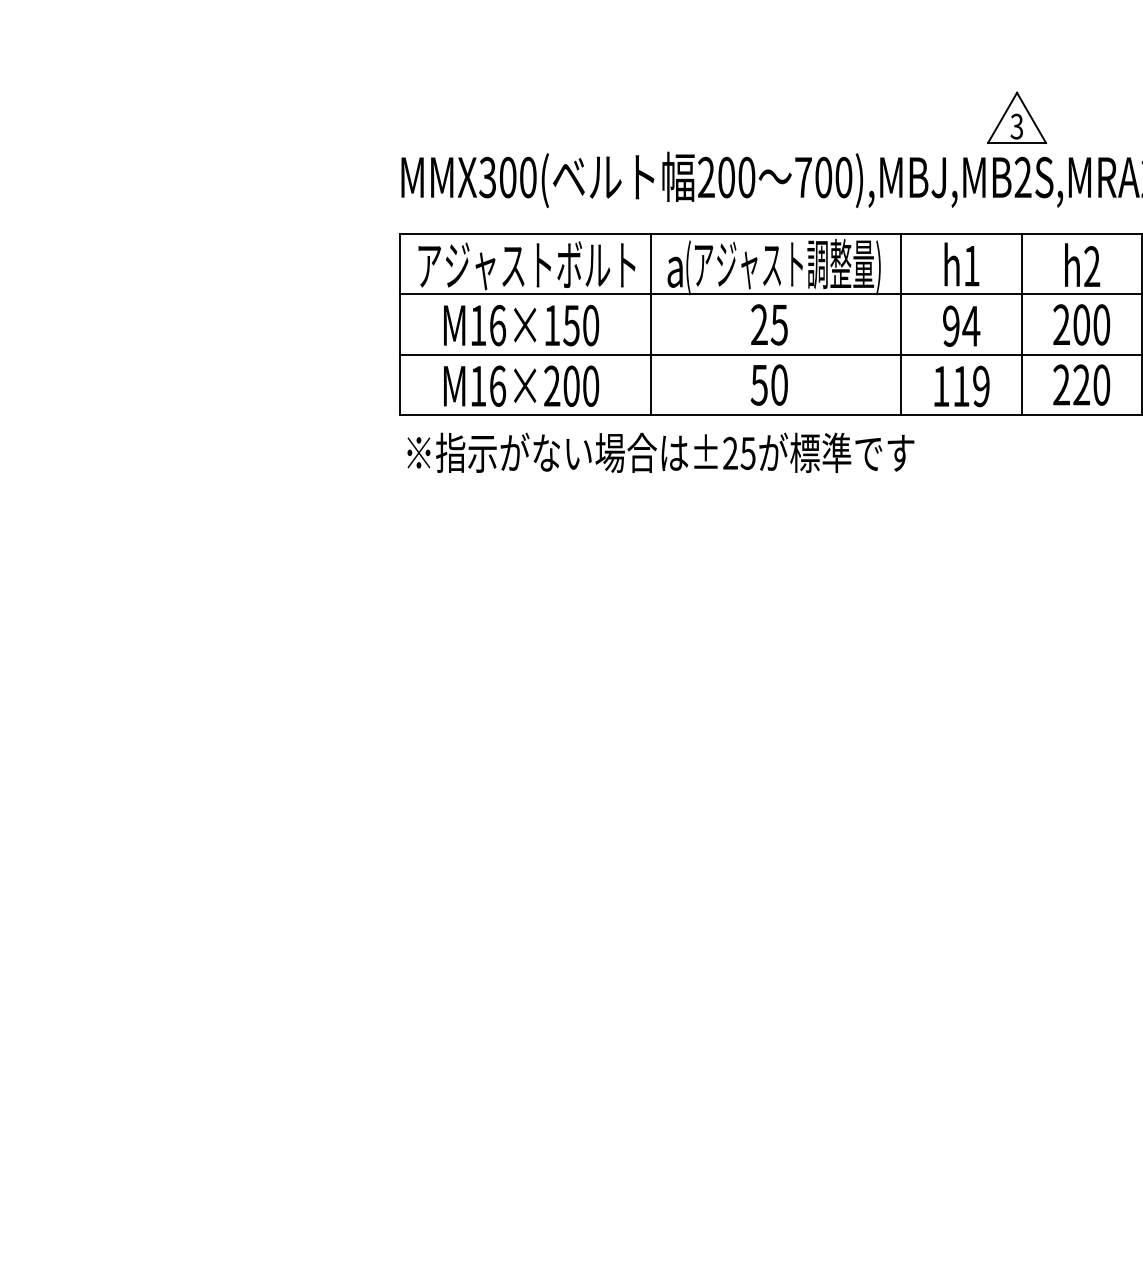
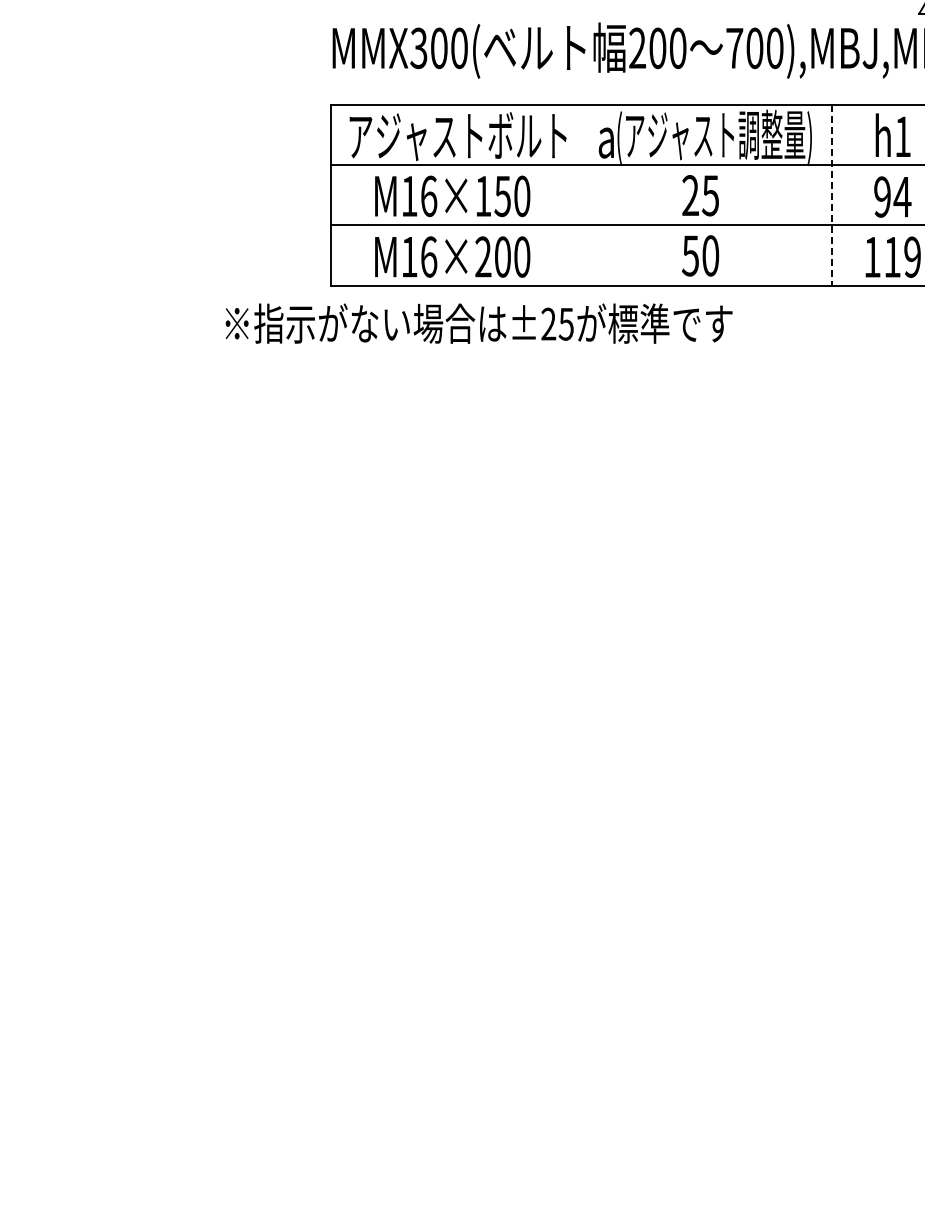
line: (650, 324) -> (581, 195), removed
line: (901, 324) -> (832, 195), solid -> dashed
text: (660, 452) -> (478, 323), moved

